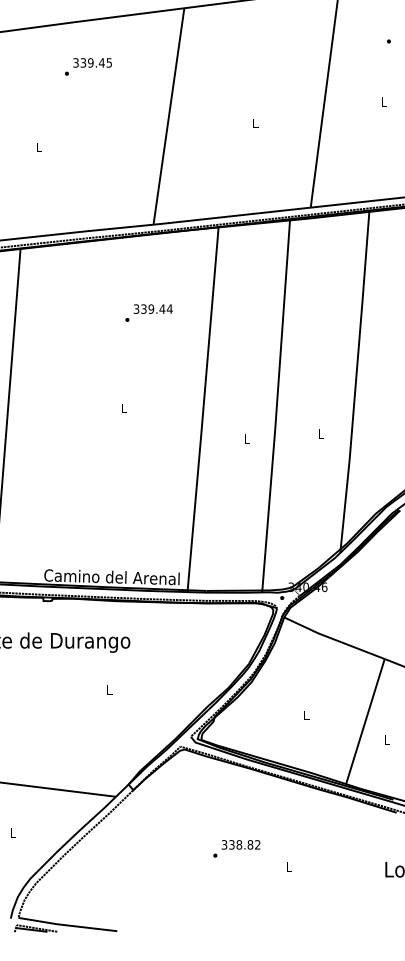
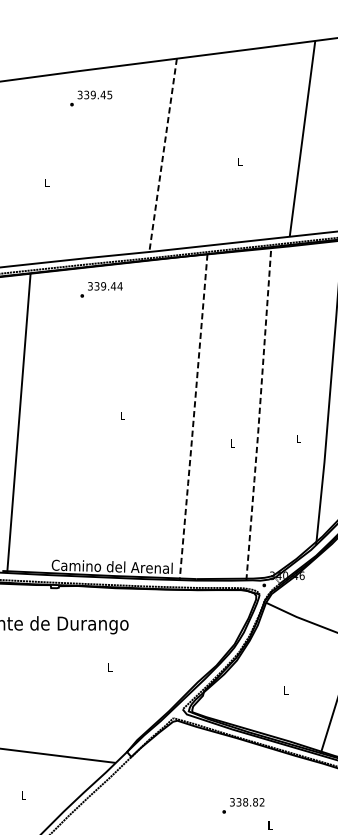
text: (88, 66) -> (91, 98), moved
line: (168, 116) -> (162, 155), solid -> dashed
text: (148, 312) -> (101, 289), moved
line: (276, 407) -> (259, 415), solid -> dashed
line: (203, 411) -> (193, 418), solid -> dashed
text: (236, 848) -> (243, 805), moved

